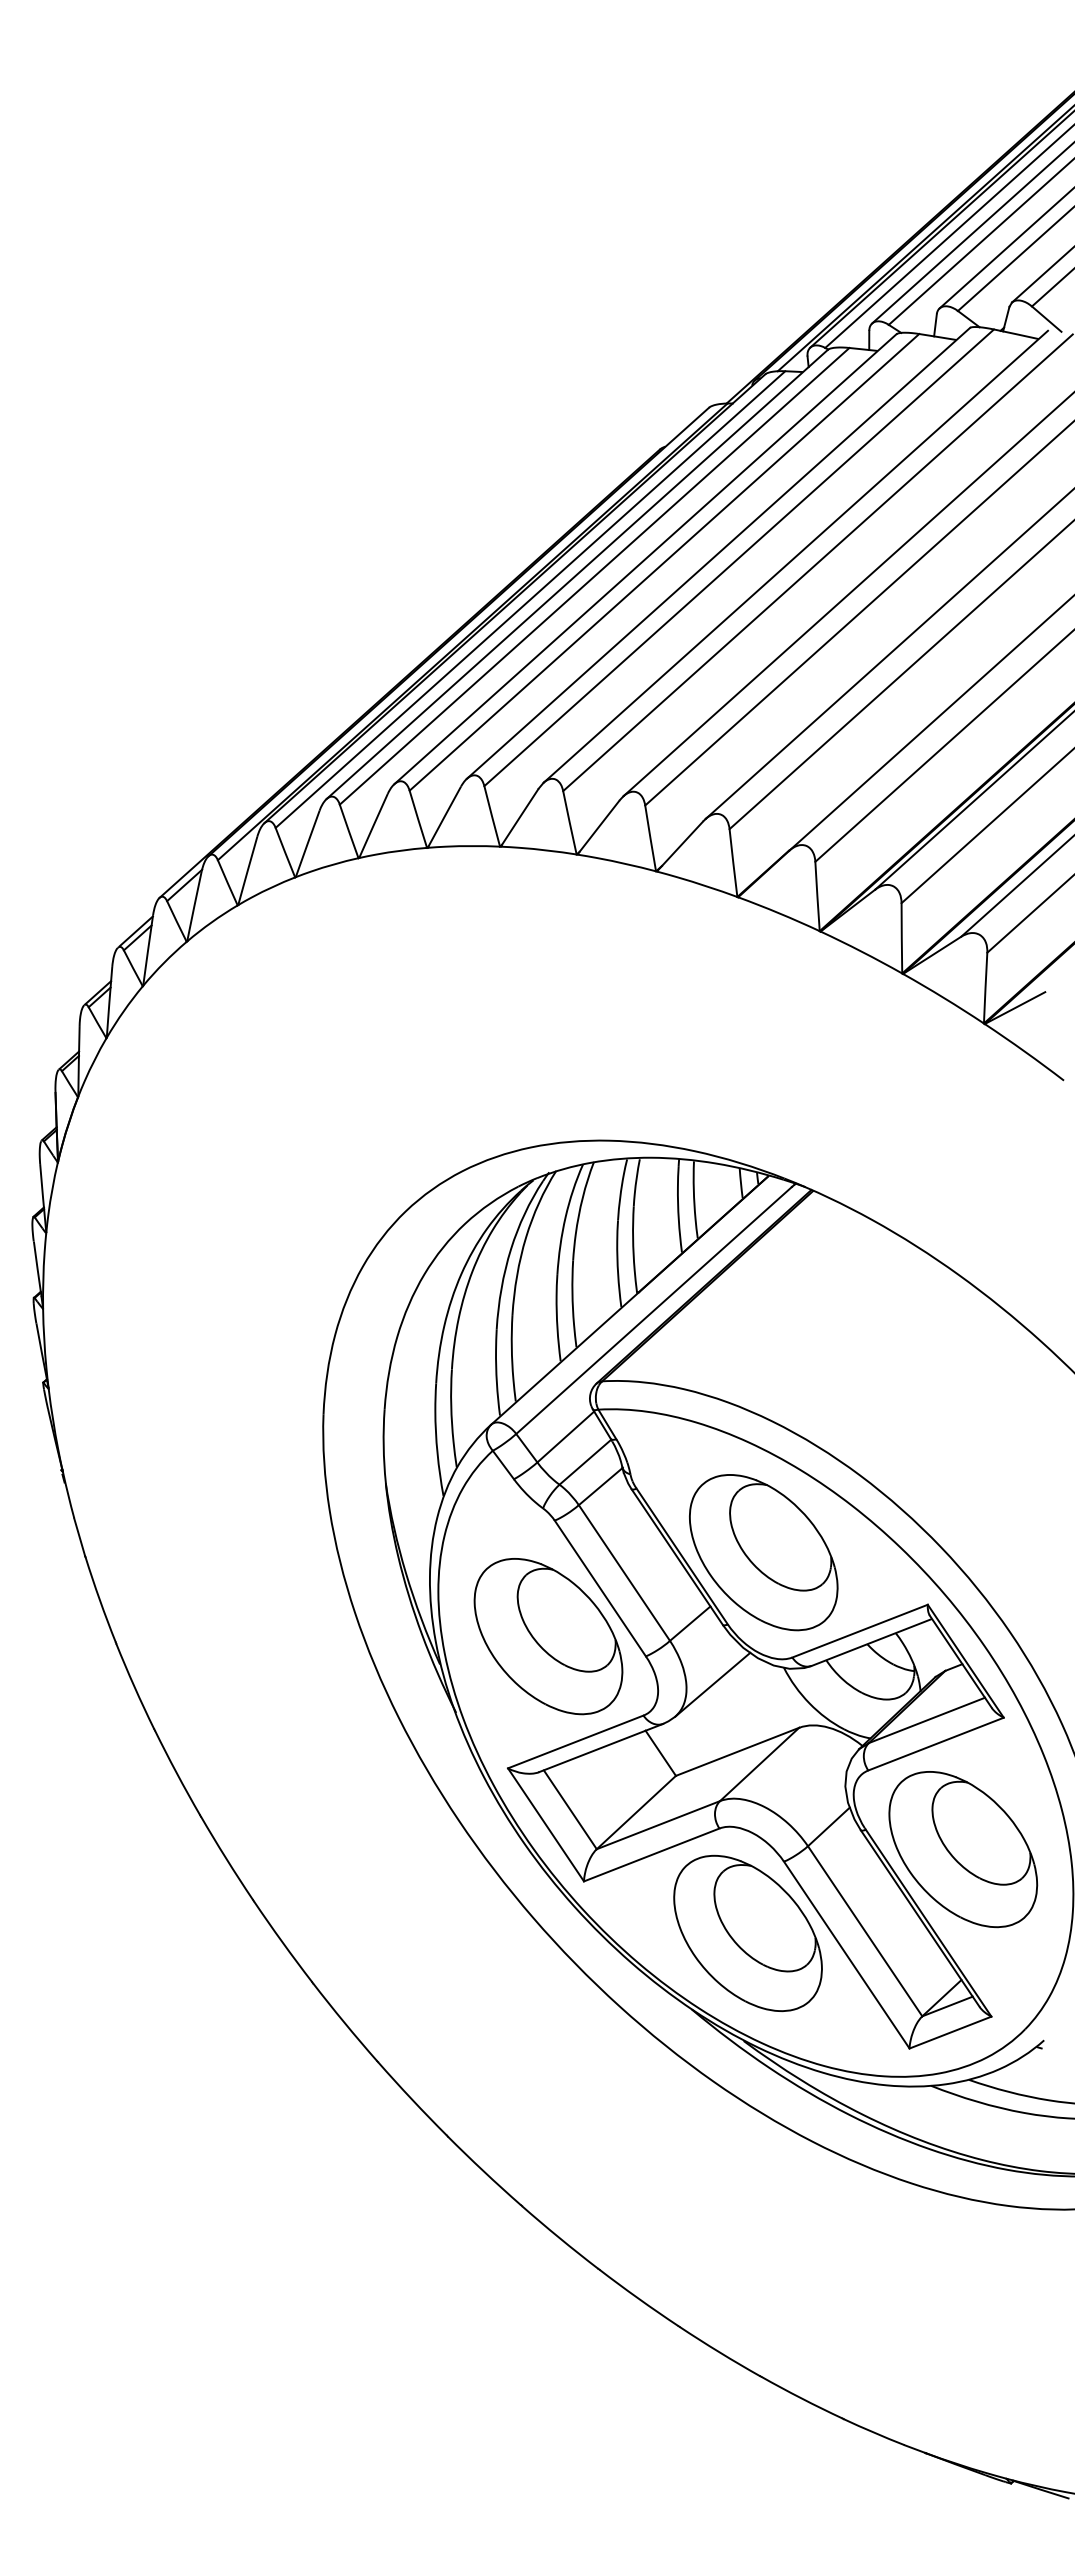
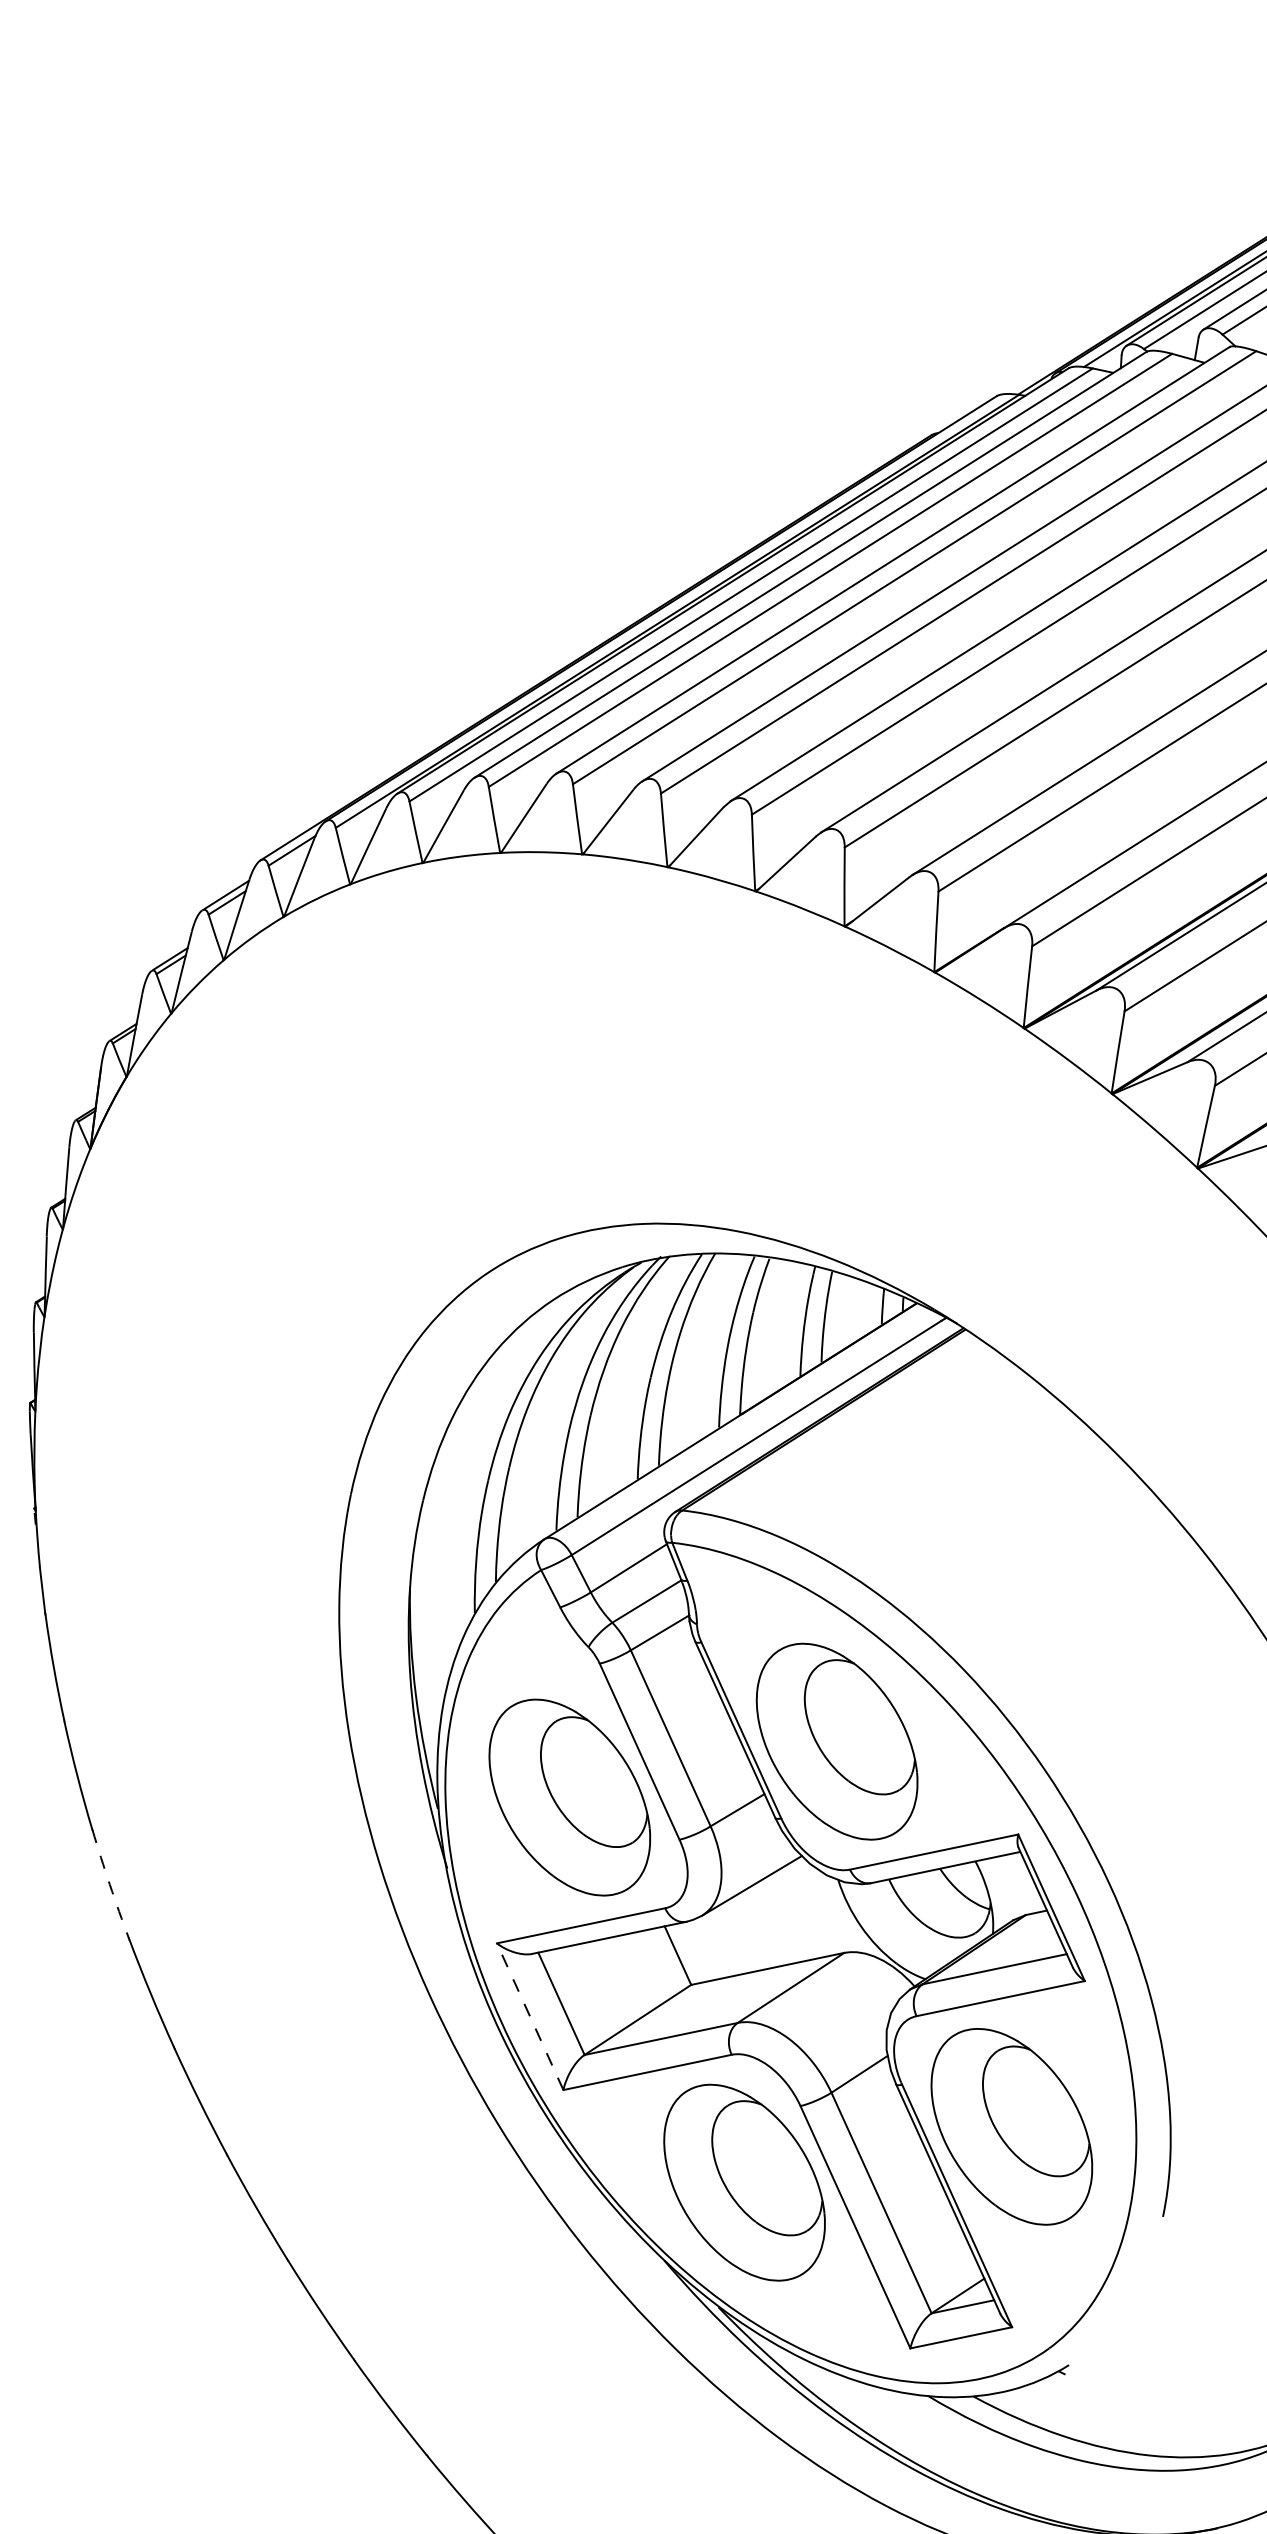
arc: (176, 1773) -> (109, 1884), solid -> dashed
line: (545, 1824) -> (529, 2016), solid -> dashed

